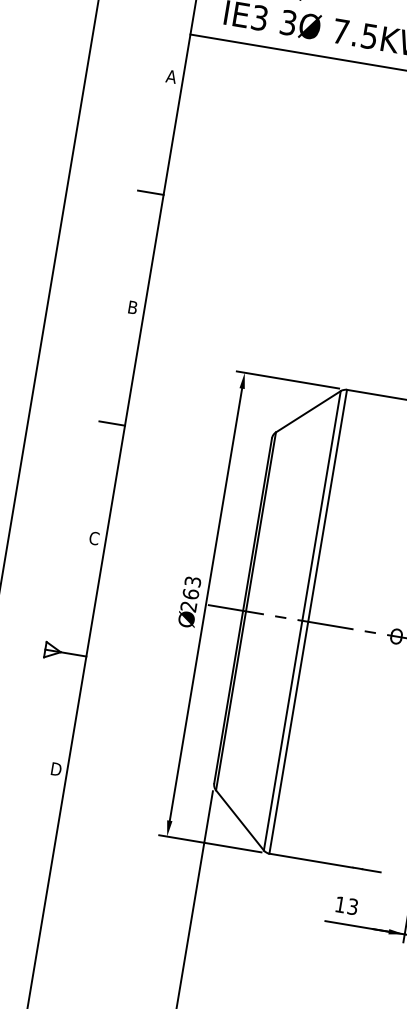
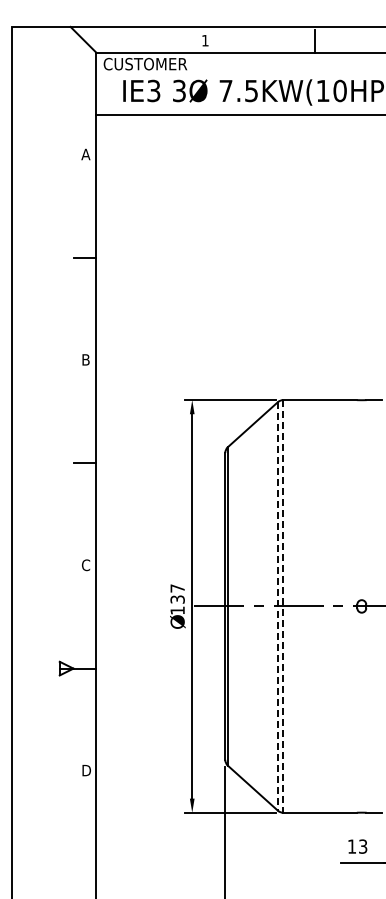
text: (190, 594) -> (177, 599), 263 -> 137
line: (301, 620) -> (277, 606), solid -> dashed
line: (308, 621) -> (283, 606), solid -> dashed

